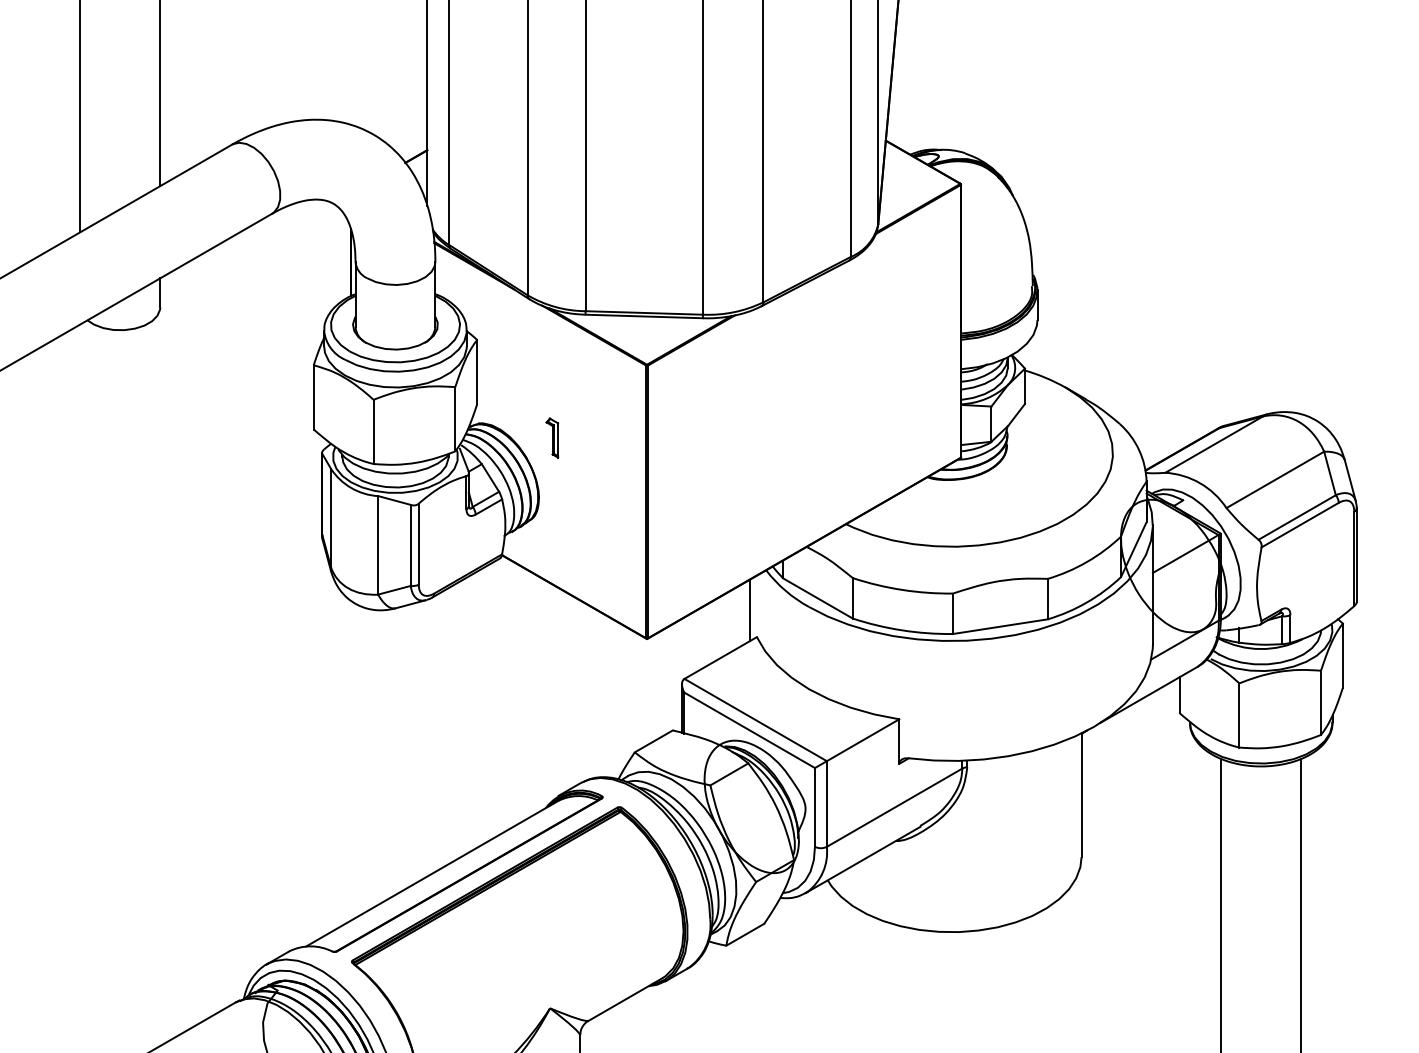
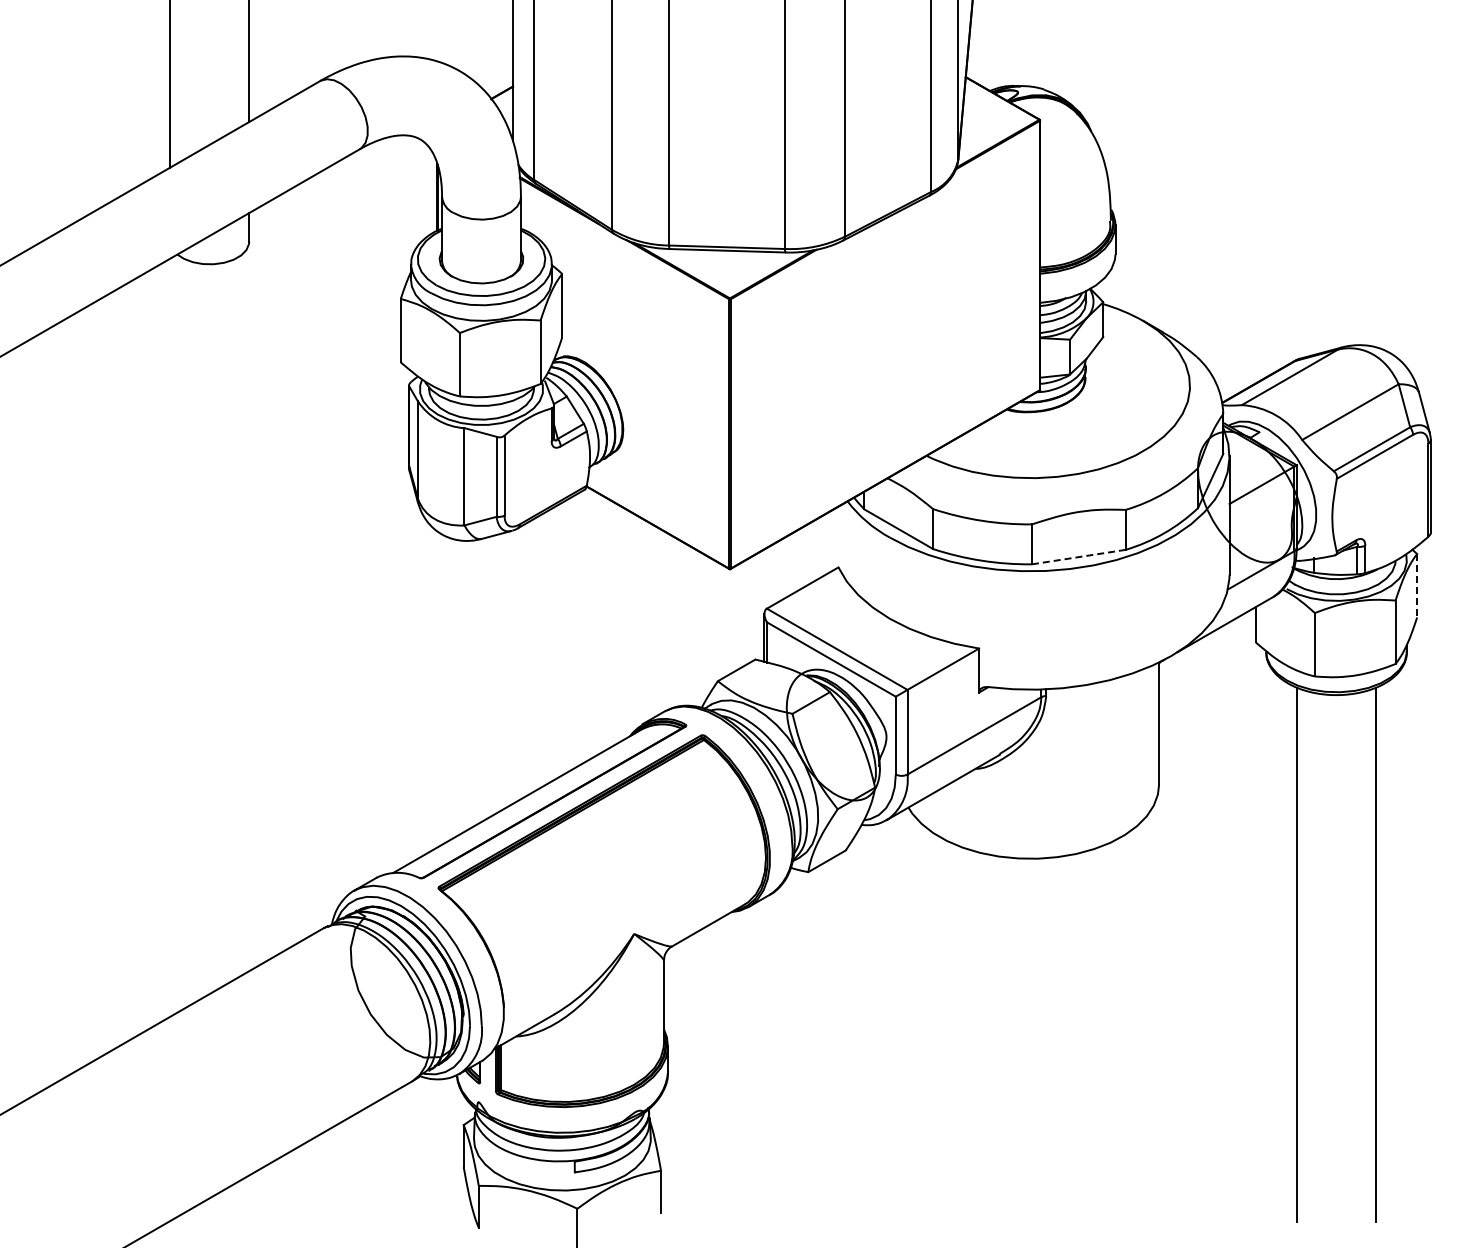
part: (552, 437) -> (636, 370), removed
line: (749, 609) -> (831, 540), removed
line: (1000, 627) -> (1079, 557), solid -> dashed
line: (1343, 655) -> (1417, 585), solid -> dashed

